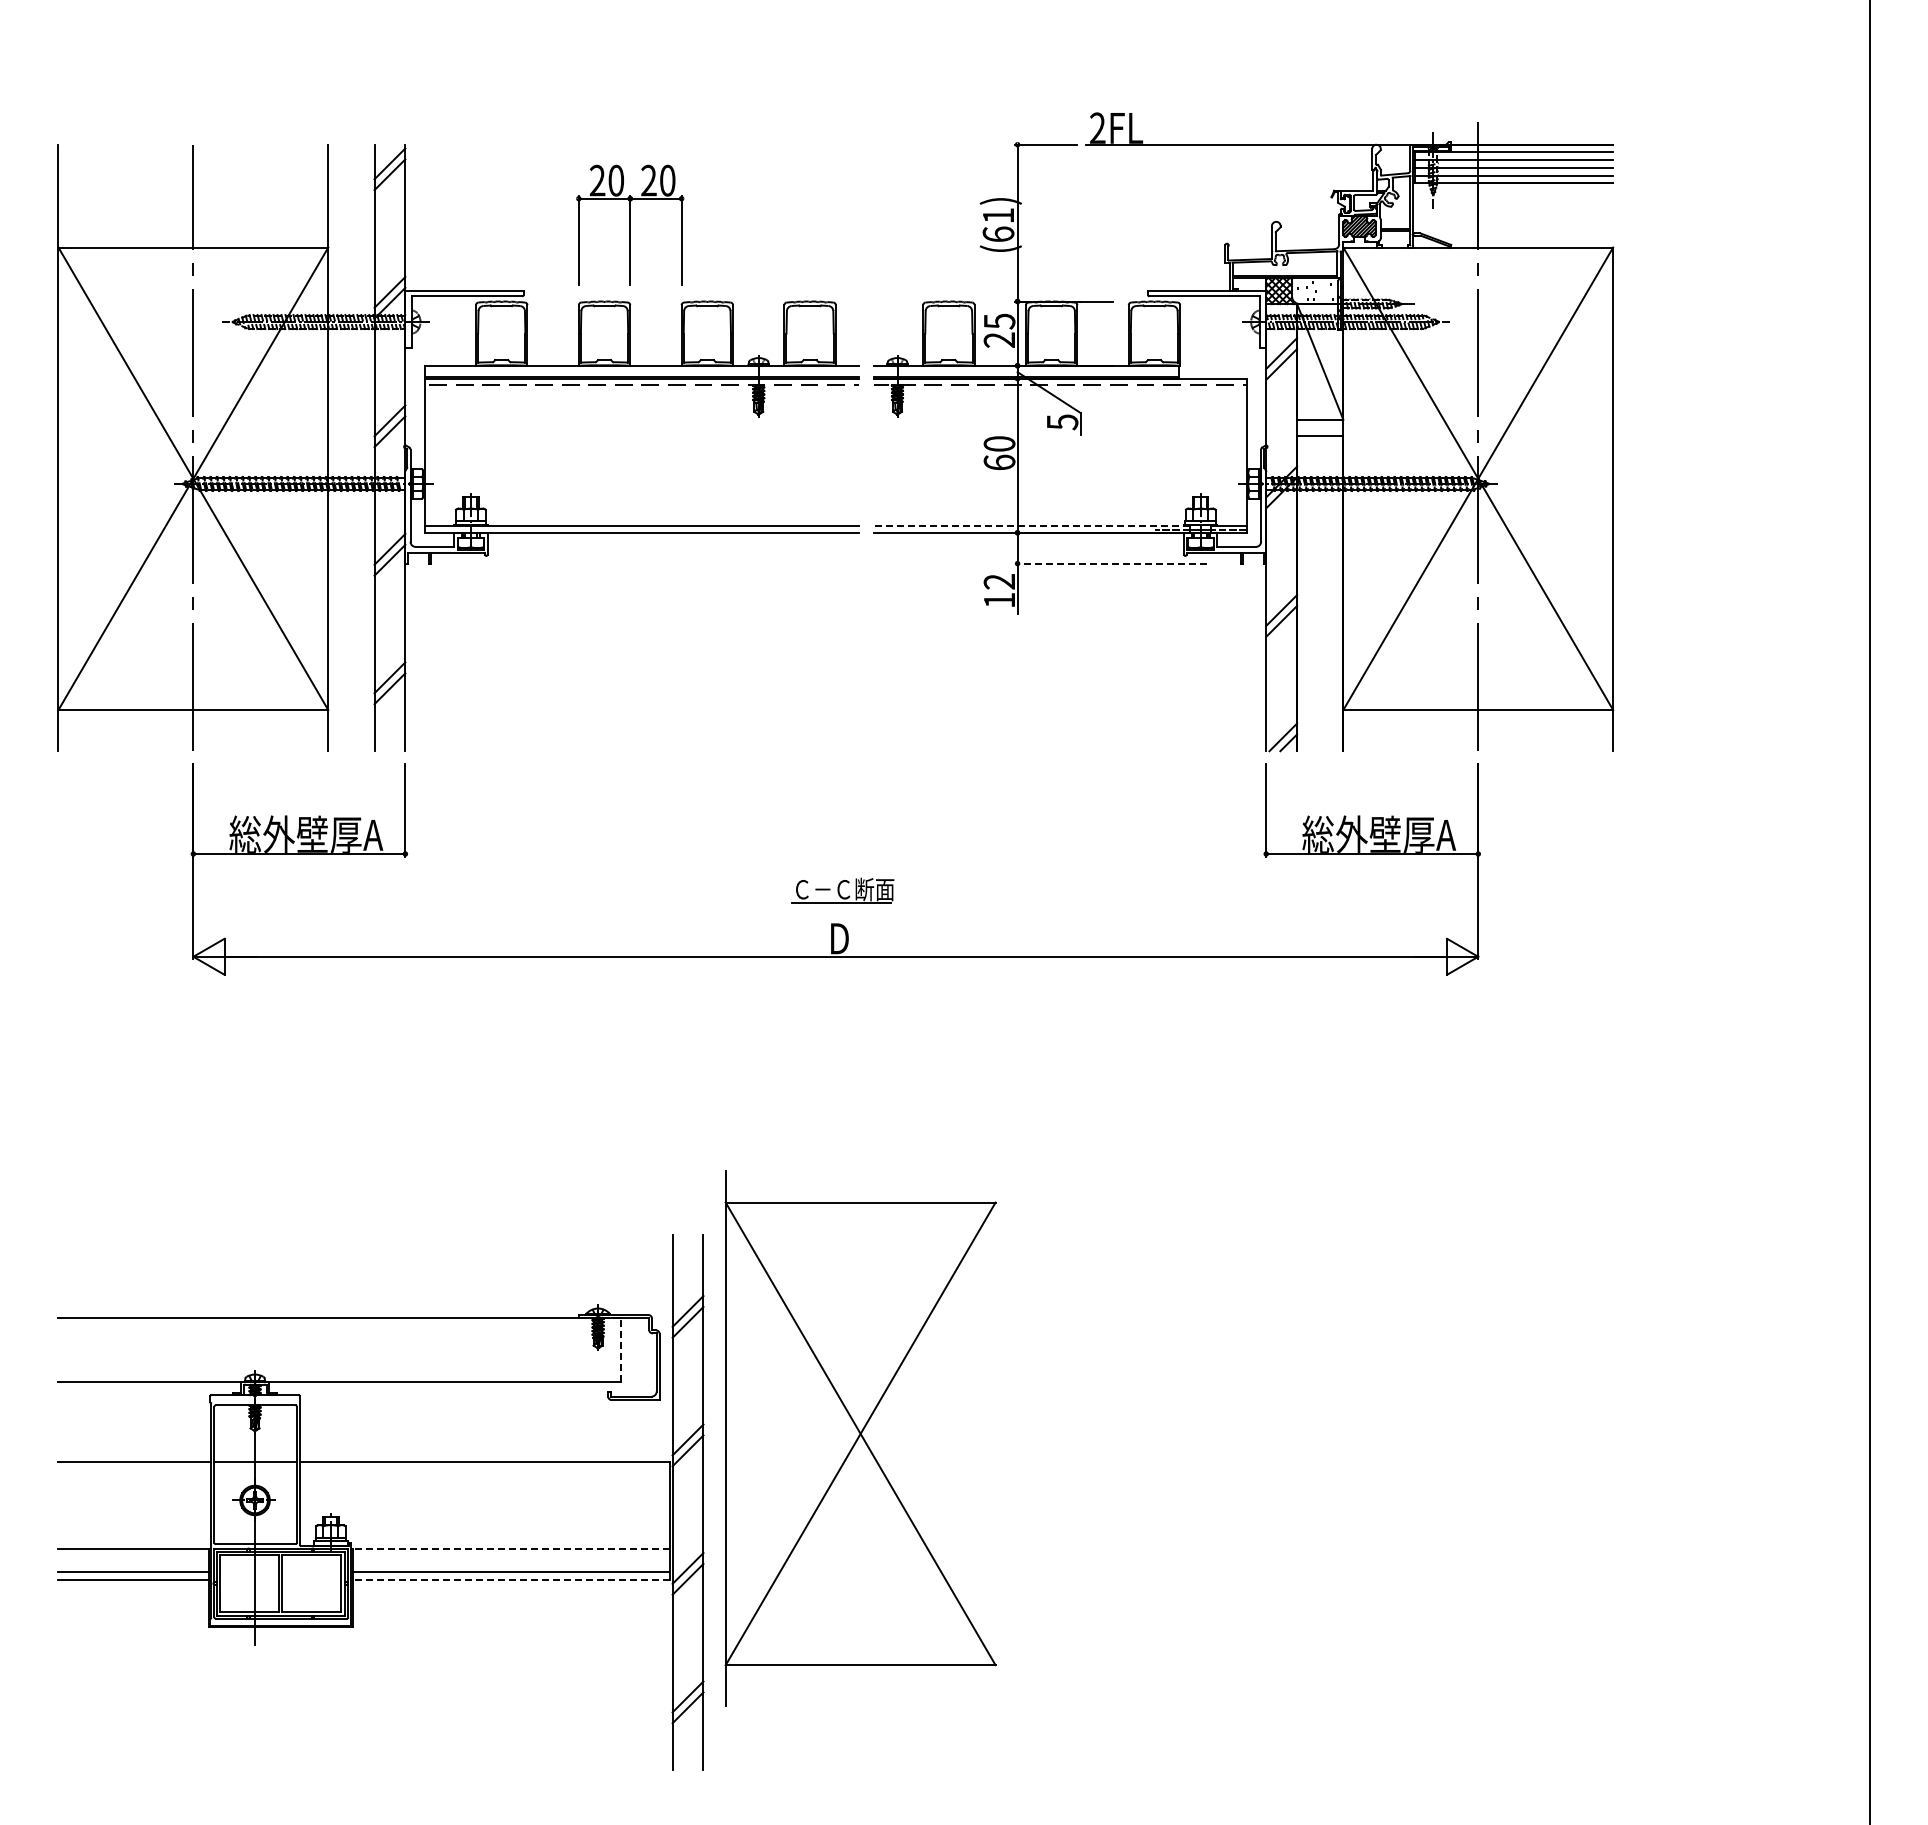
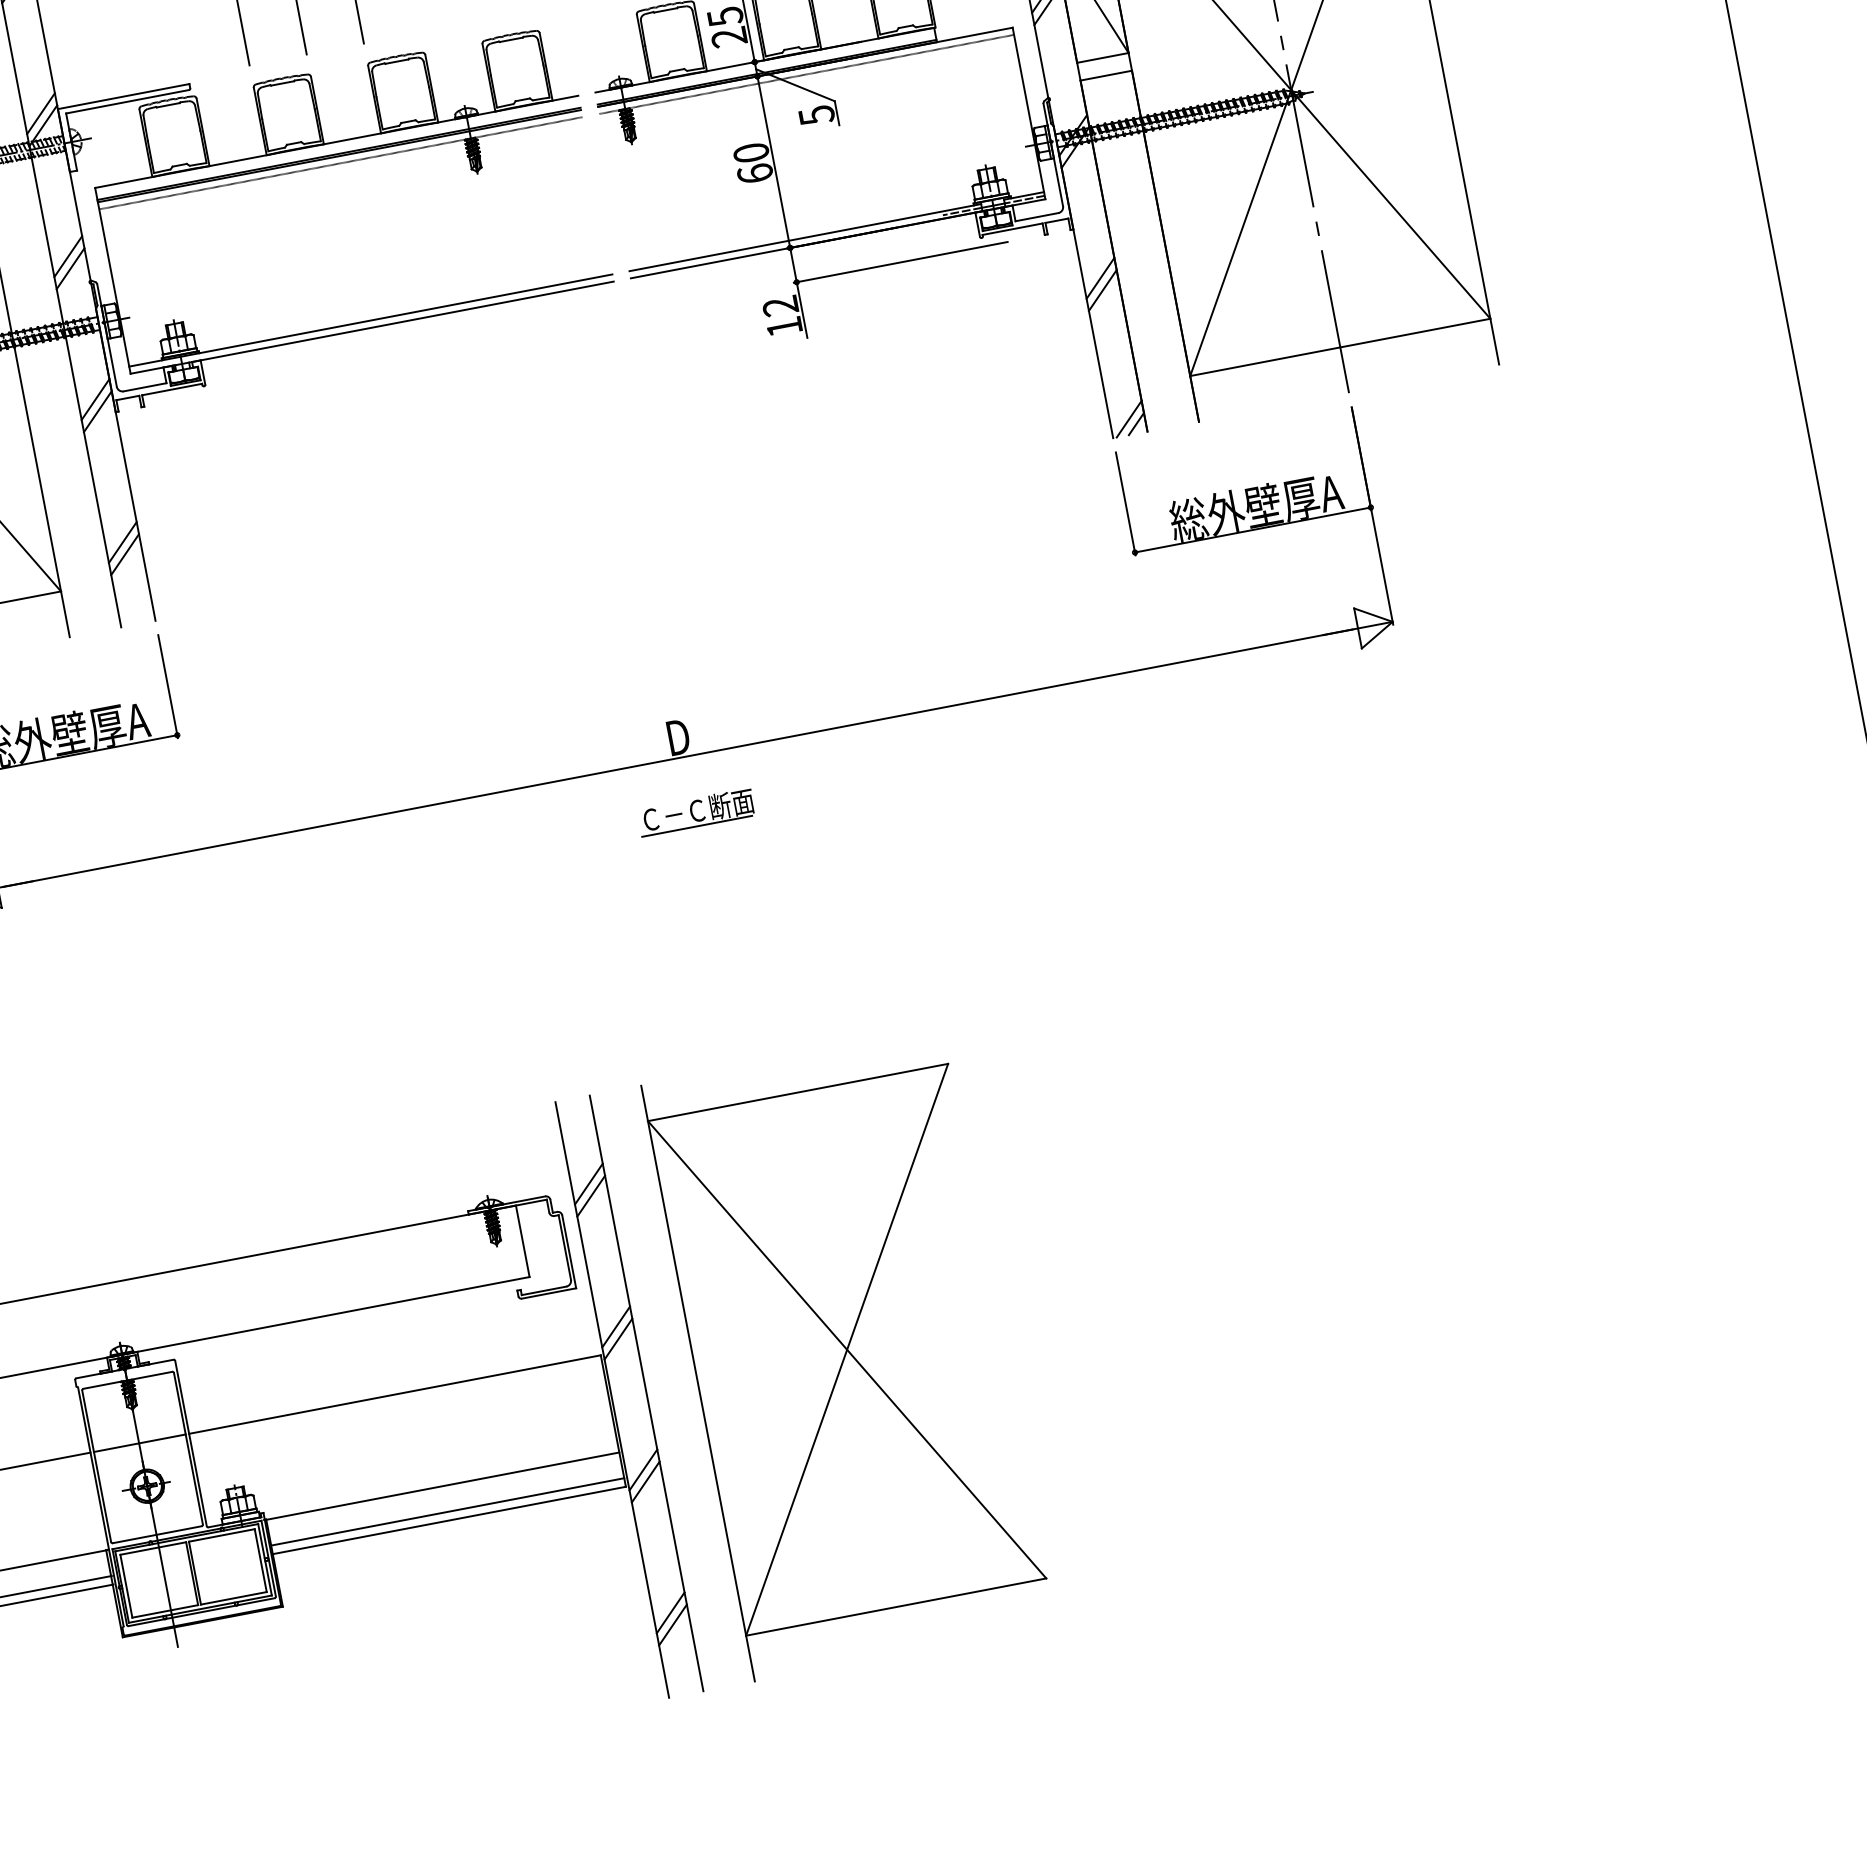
line: (1031, 526) -> (804, 237), dashed -> solid
line: (1110, 563) -> (900, 262), dashed -> solid
part: (842, 890) -> (695, 812), moved
line: (621, 1349) -> (522, 1240), dashed -> solid
part: (860, 1438) -> (847, 1354), moved
line: (511, 1549) -> (442, 1486), dashed -> solid
line: (511, 1580) -> (449, 1520), dashed -> solid

